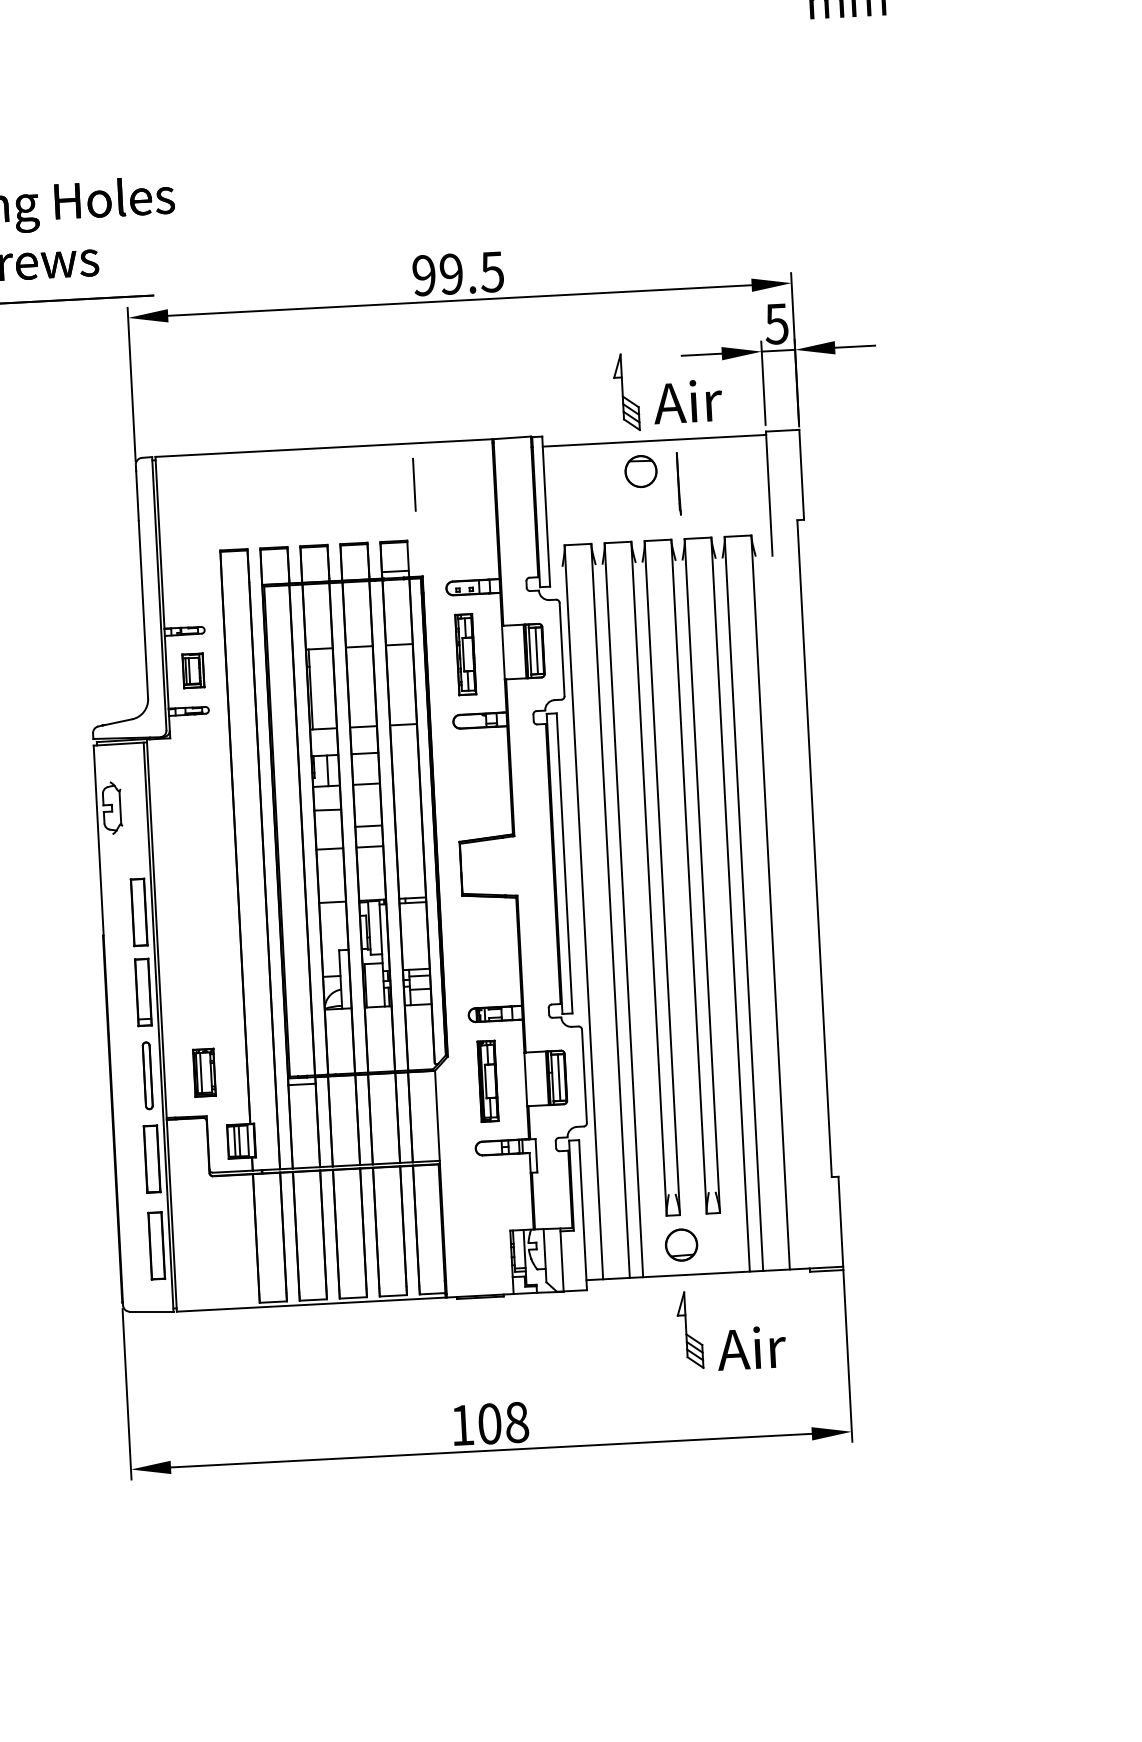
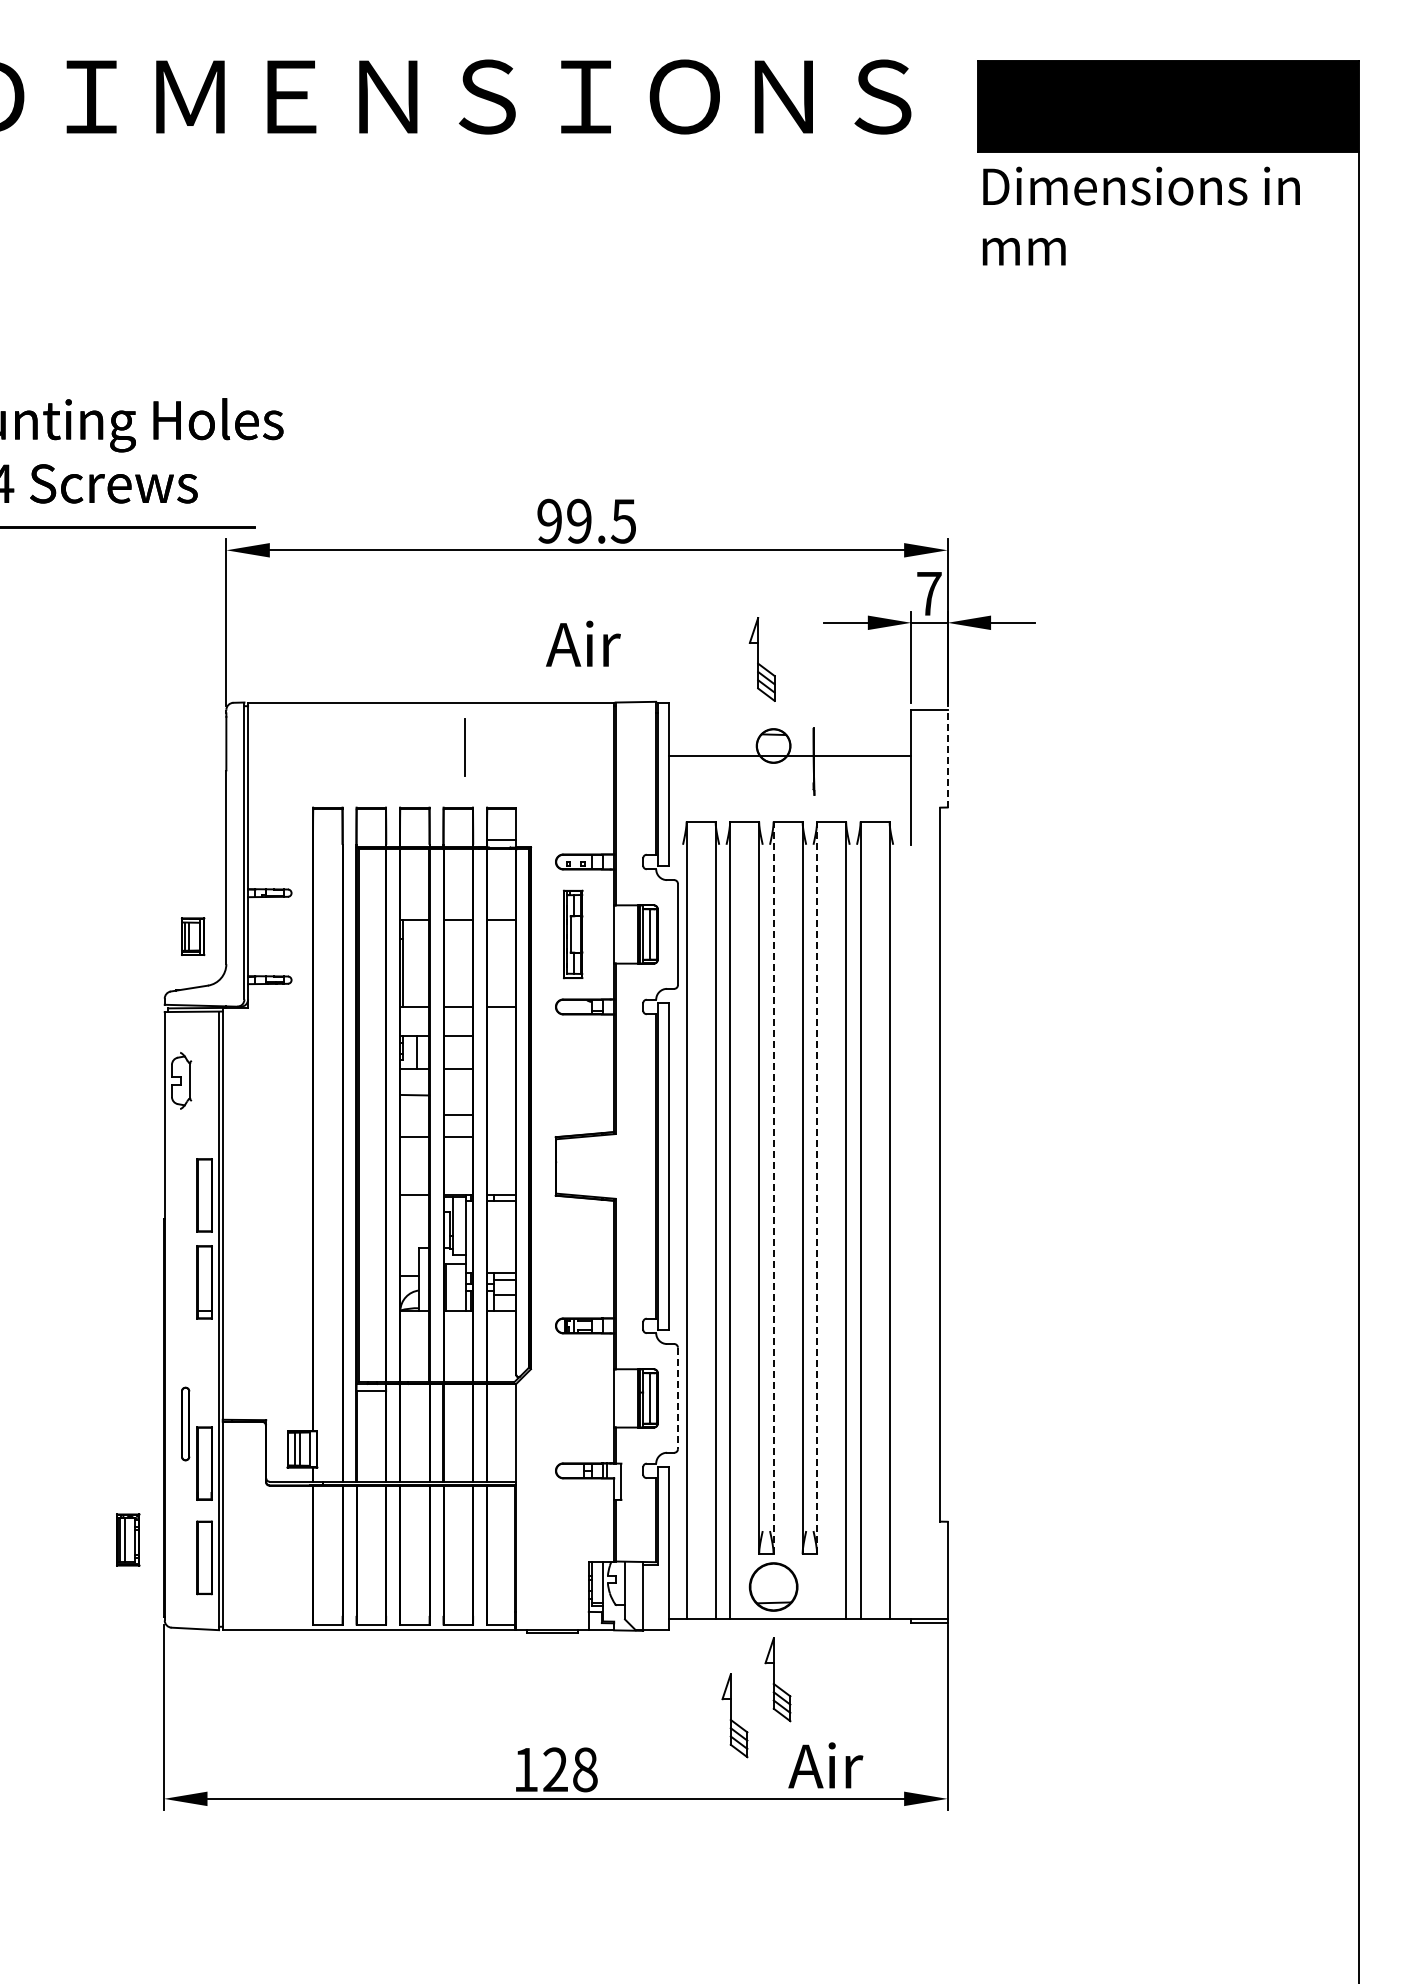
text: (776, 324) -> (928, 594), 5 -> 7
text: (687, 401) -> (583, 643), moved
line: (654, 440) -> (789, 756), moved
line: (801, 474) -> (947, 758), solid -> dashed
line: (413, 484) -> (464, 747), moved
part: (193, 670) -> (193, 936), moved
line: (702, 875) -> (817, 1187), solid -> dashed
line: (662, 877) -> (773, 1187), solid -> dashed
part: (204, 1072) -> (128, 1539), moved
part: (147, 1075) -> (185, 1423), moved
line: (584, 1076) -> (677, 1398), solid -> dashed
part: (488, 1080) -> (573, 1397), removed
part: (681, 1244) -> (773, 1586), size x1.4
text: (751, 1348) -> (825, 1765), moved
part: (651, 1365) -> (734, 1715), added
text: (489, 1423) -> (555, 1769), 108 -> 128

